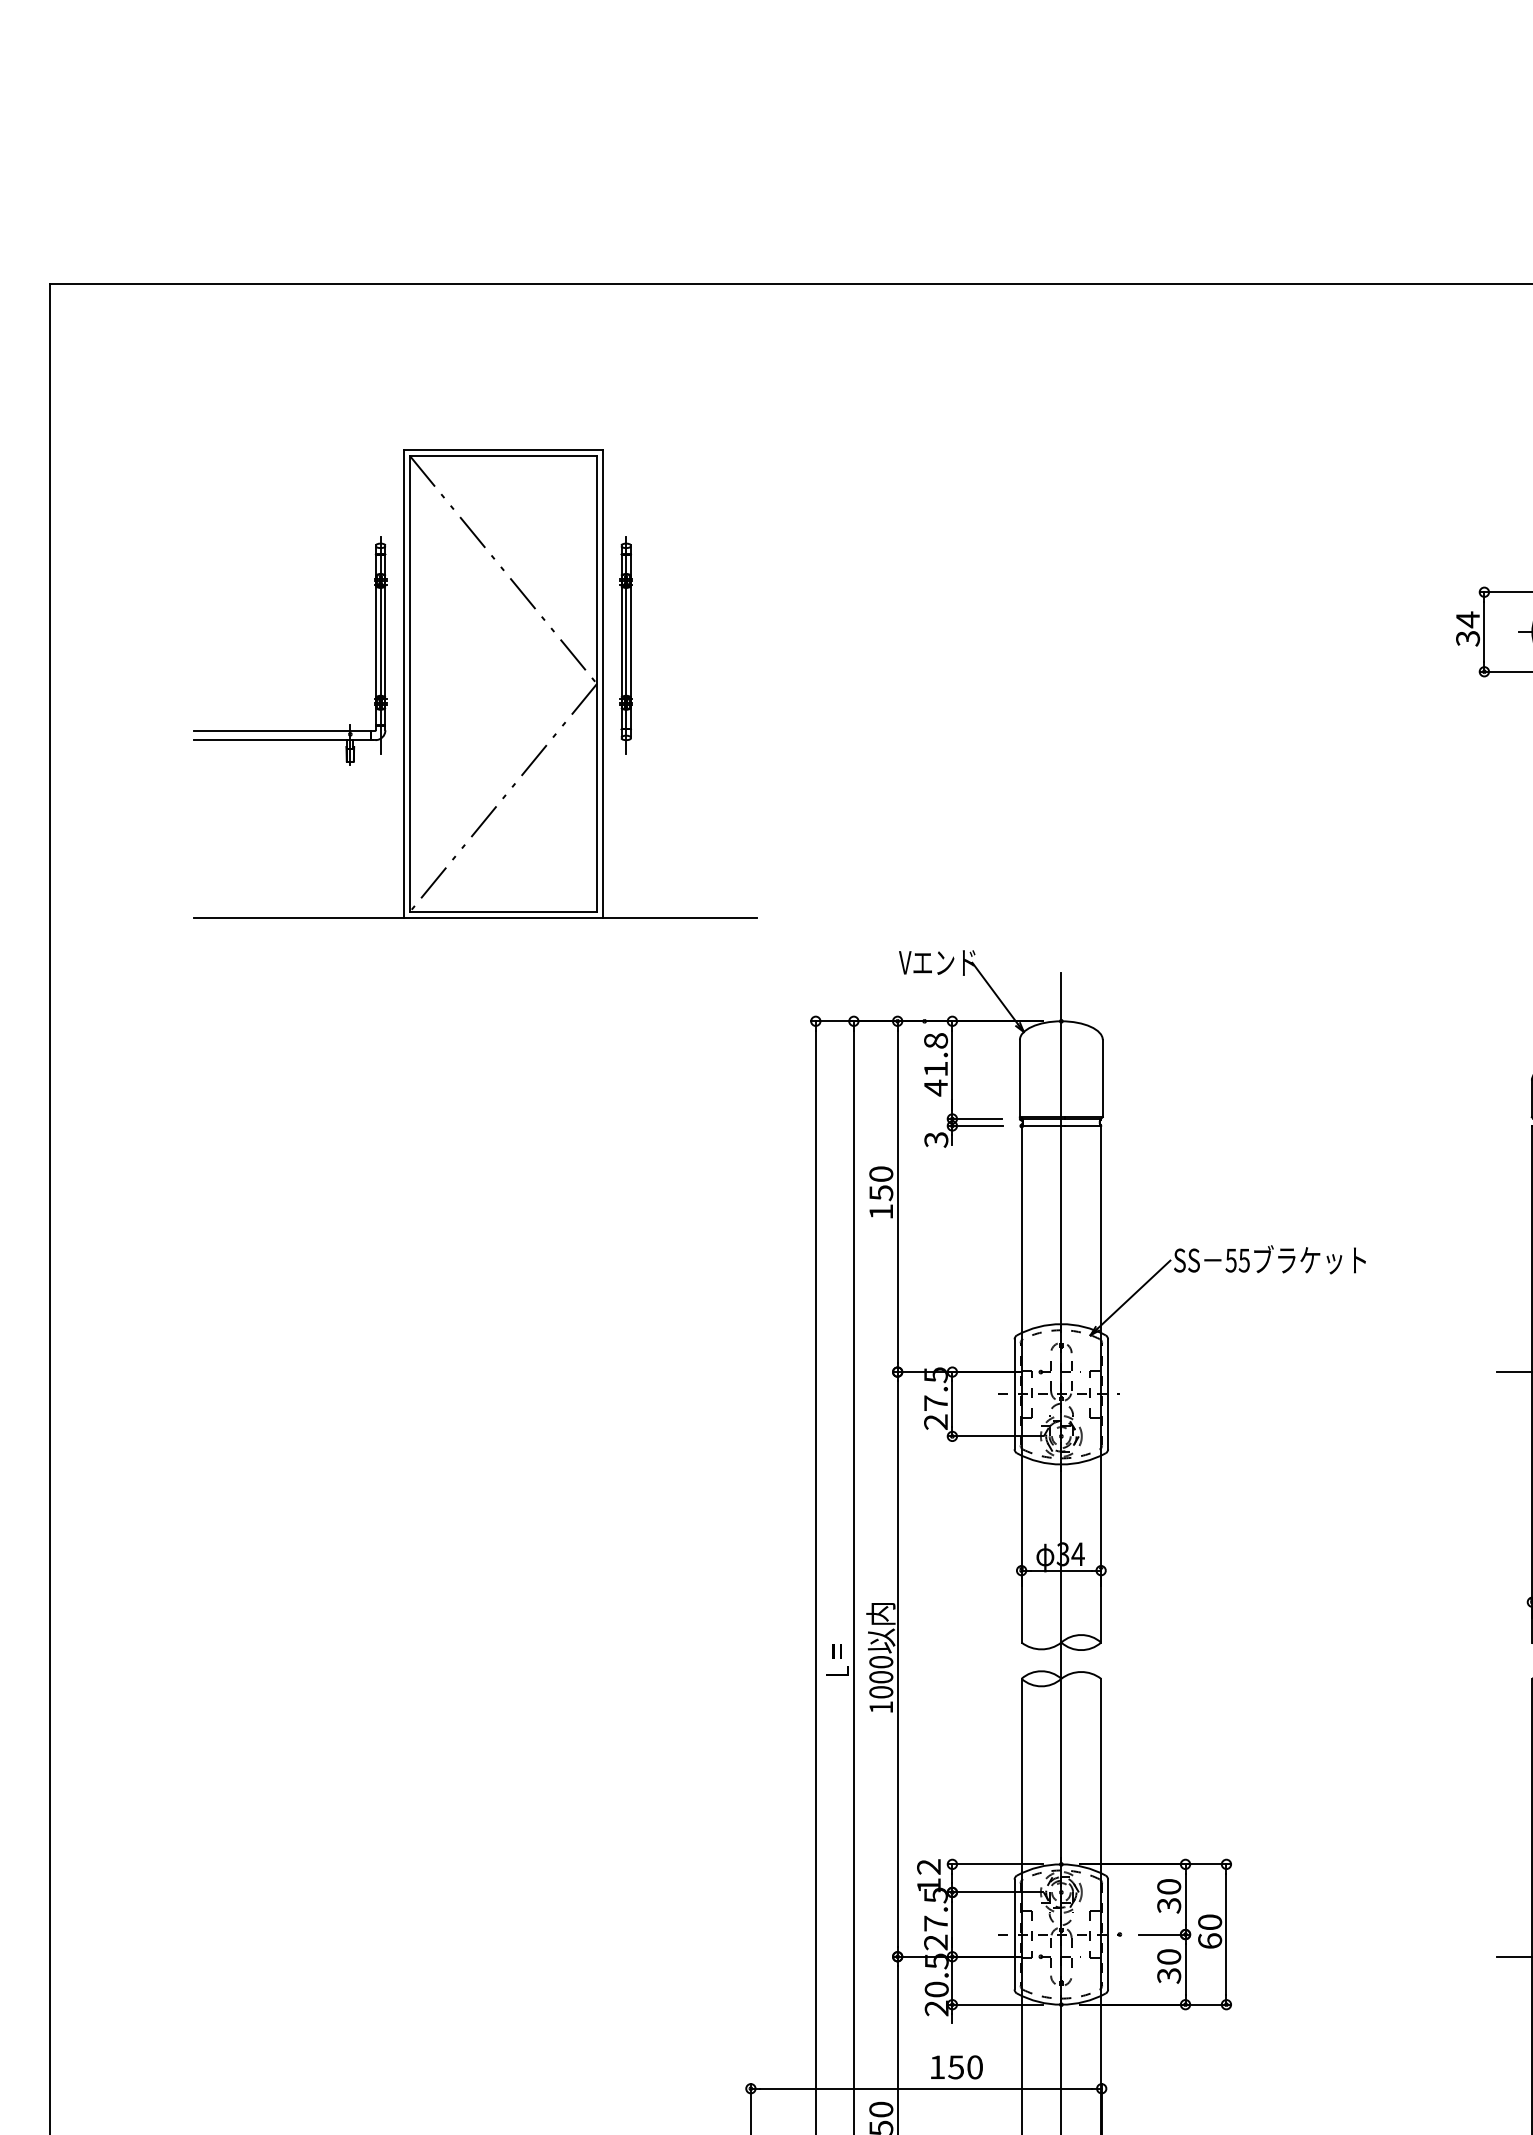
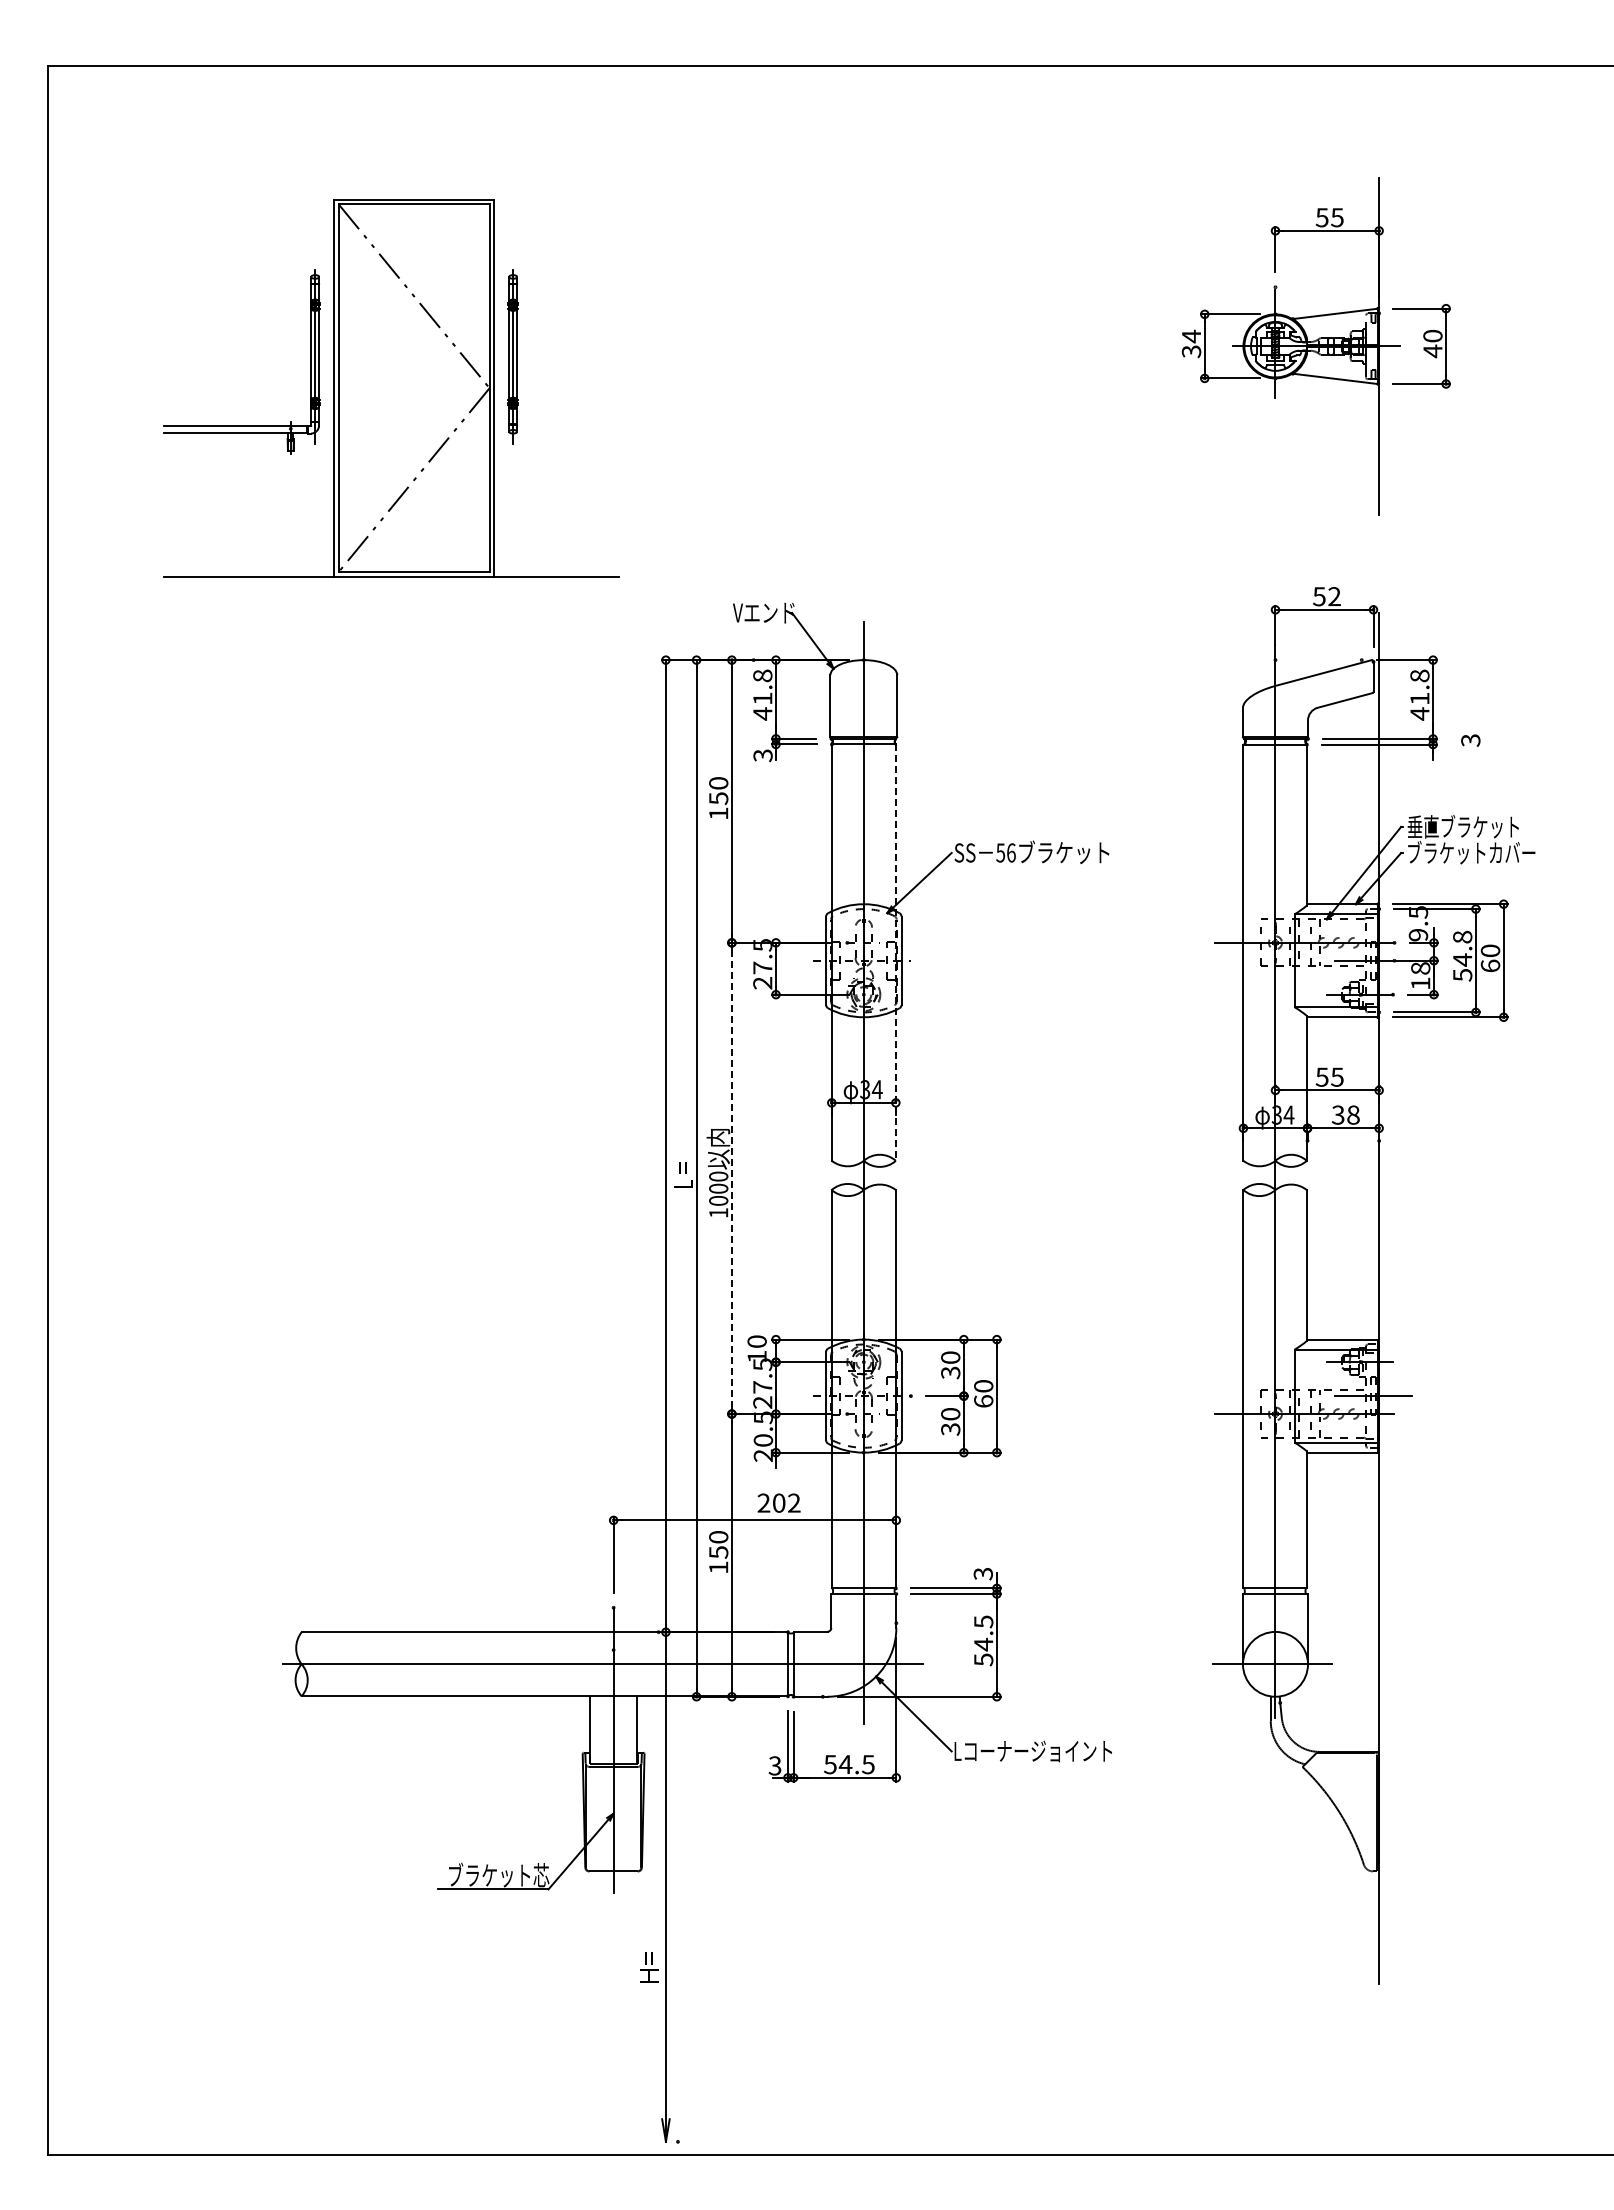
text: (1243, 1259) -> (1010, 852), 55 -> 56
line: (1100, 1385) -> (895, 953), solid -> dashed
line: (897, 1664) -> (731, 1178), solid -> dashed
text: (928, 1866) -> (756, 1341), 12 -> 10
text: (955, 2066) -> (778, 1502), 150 -> 202

